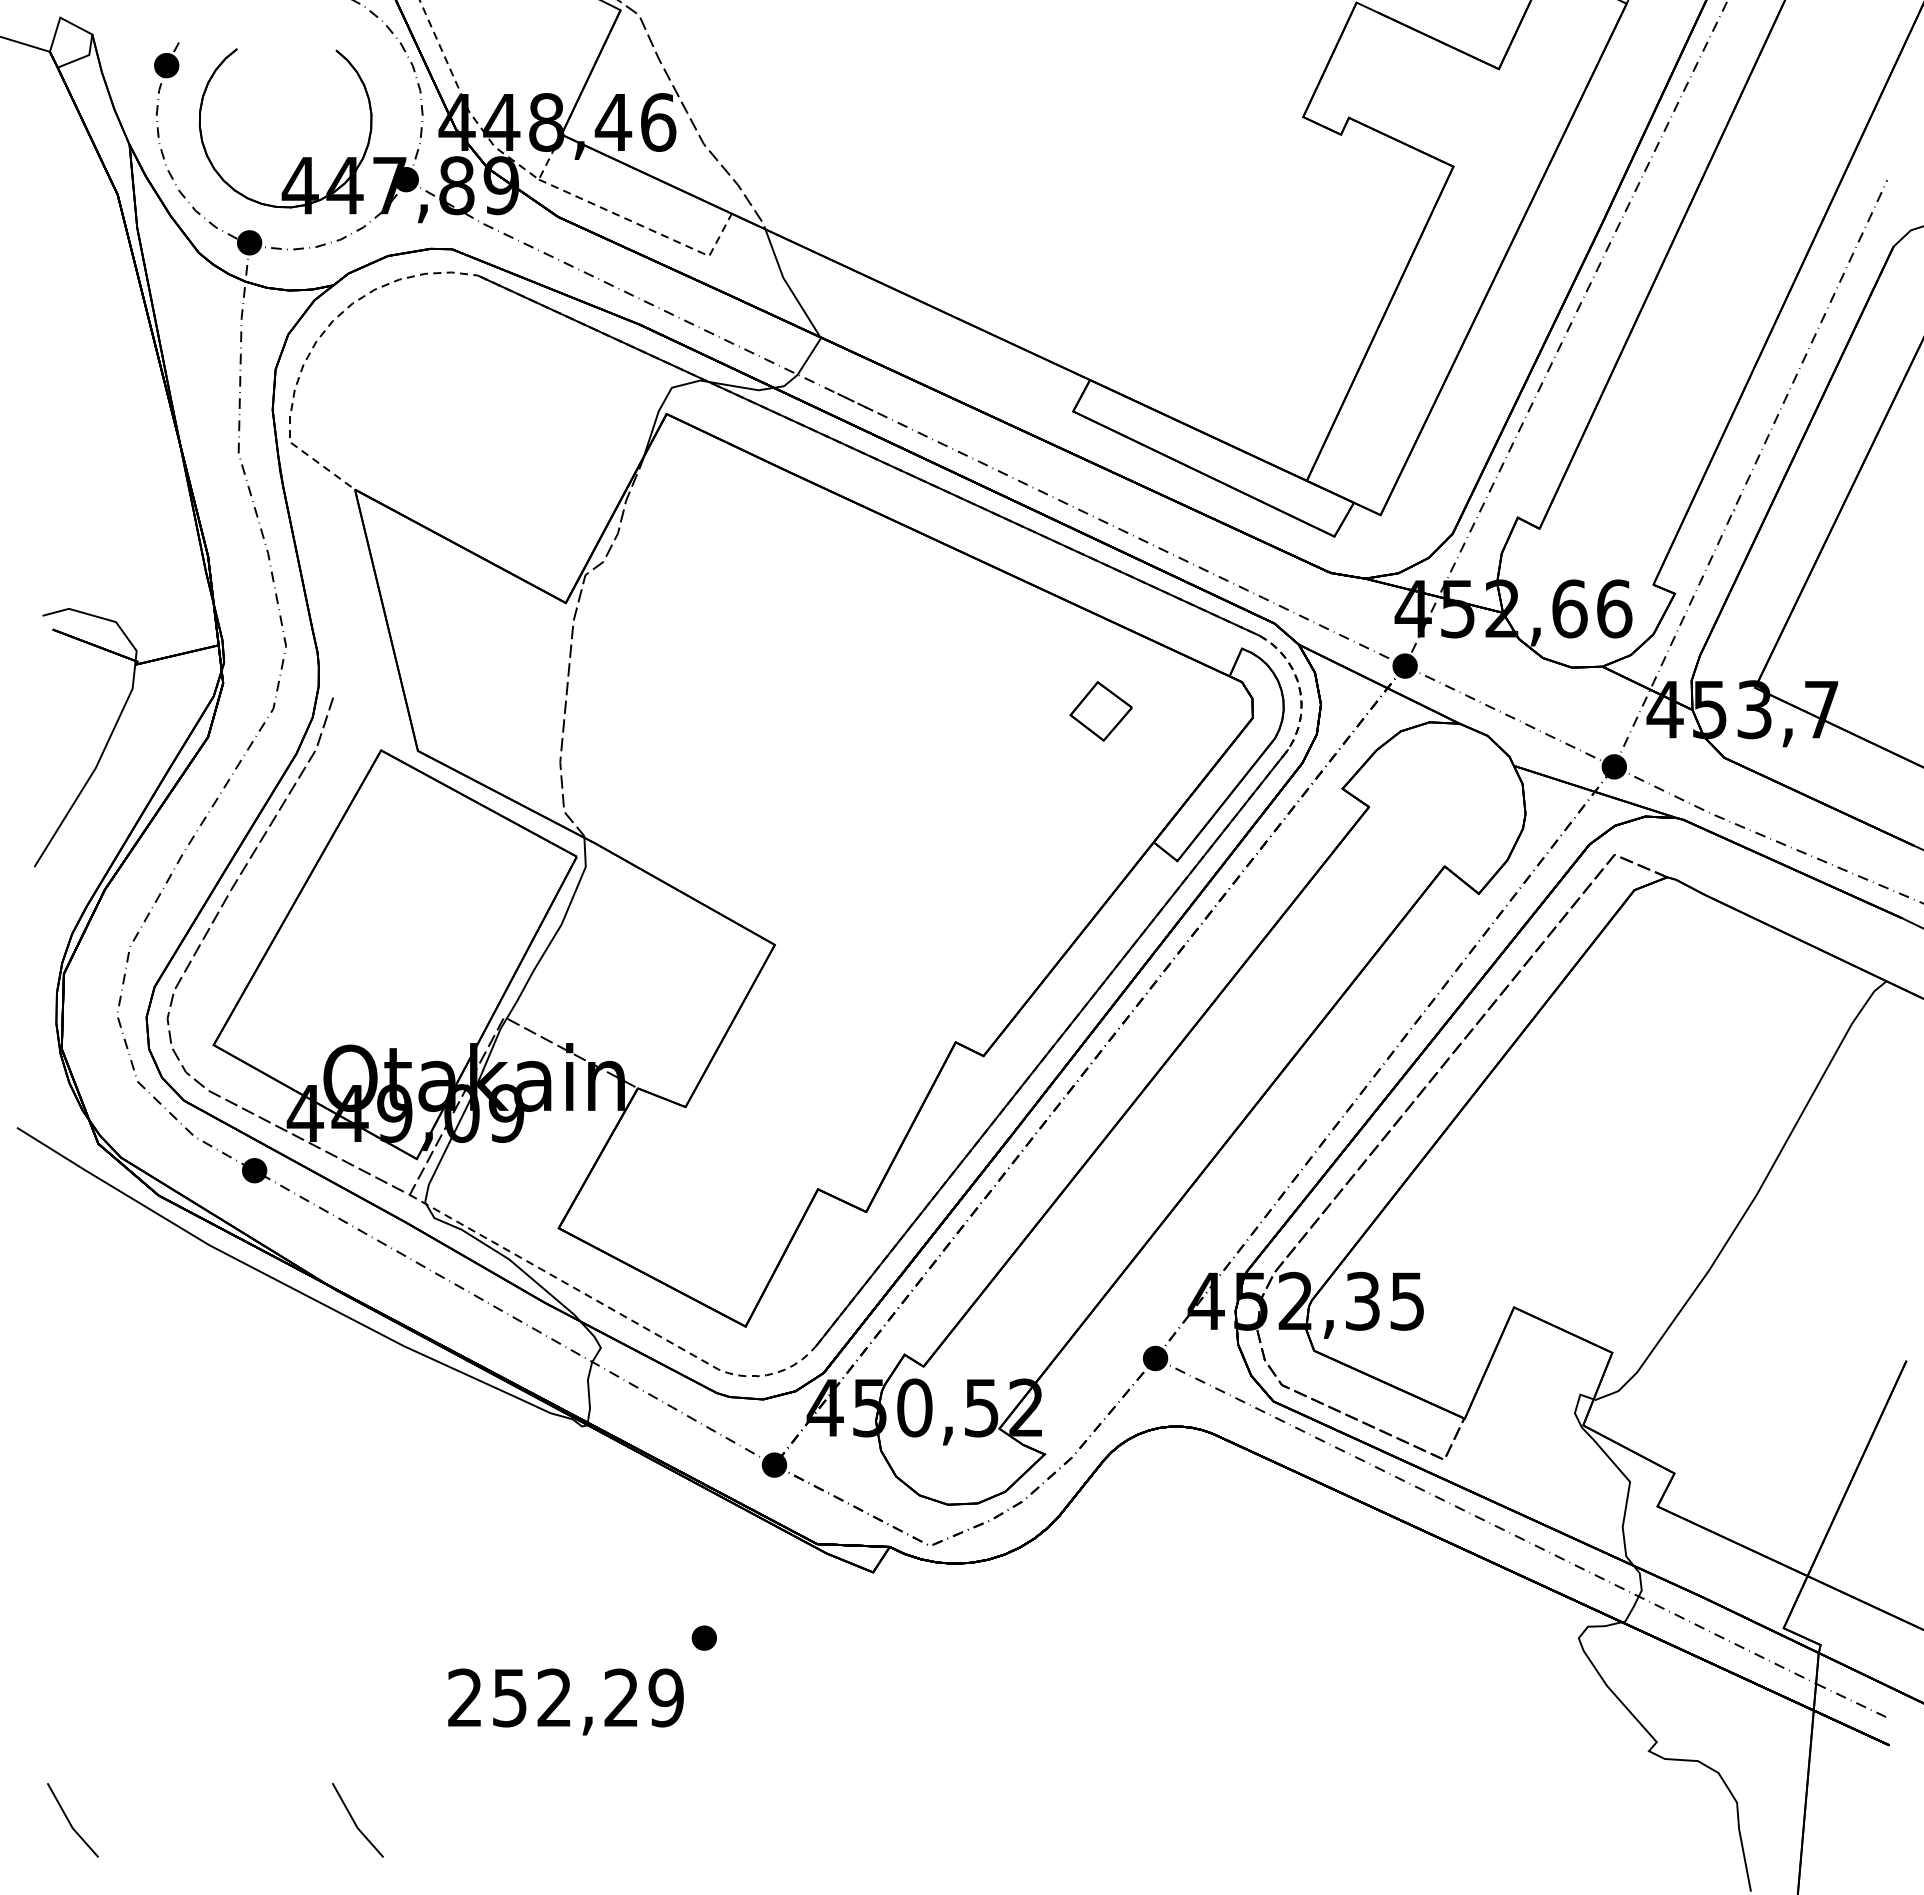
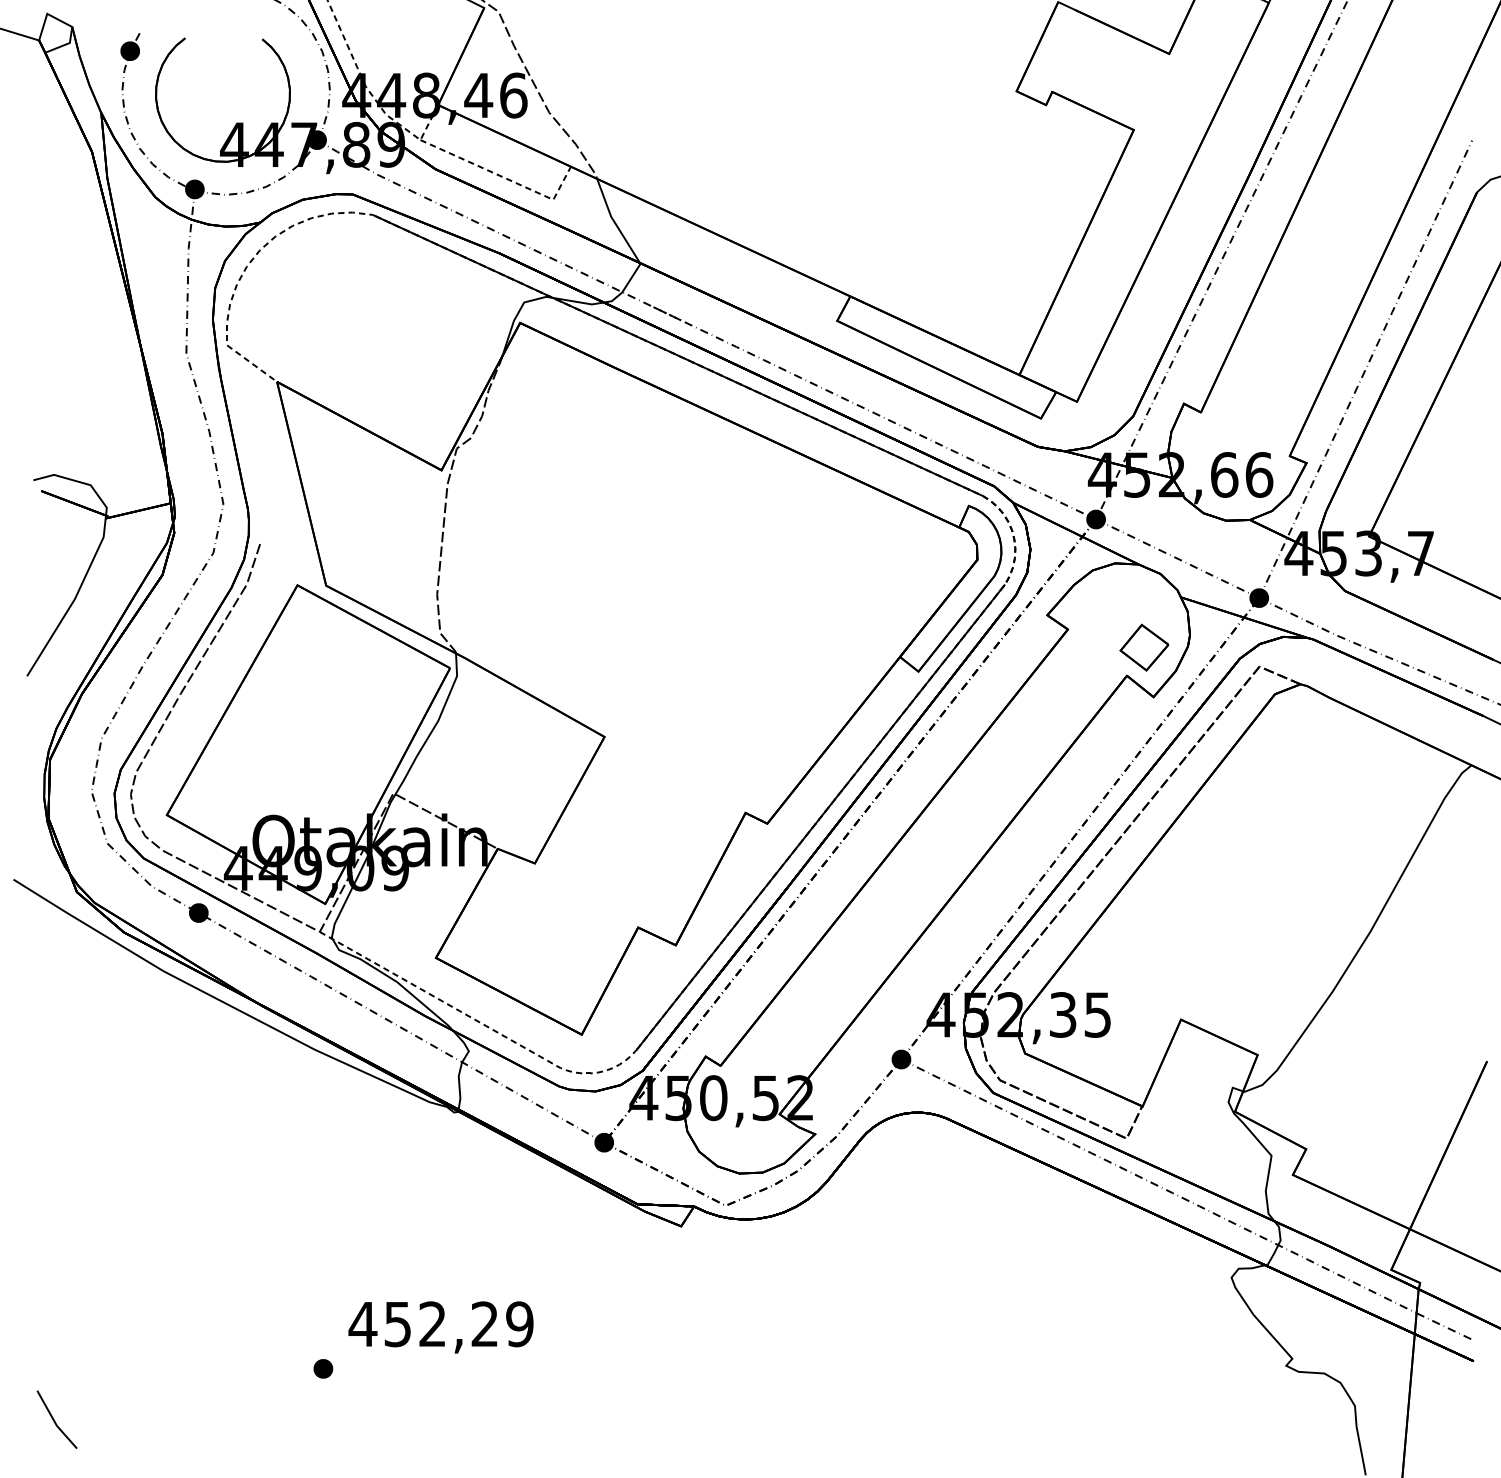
part: (1100, 711) -> (1143, 647), moved
part: (703, 1637) -> (322, 1368), moved
text: (464, 1697) -> (362, 1323), 252,29 -> 452,29
line: (355, 1822) -> (277, 1421), removed

